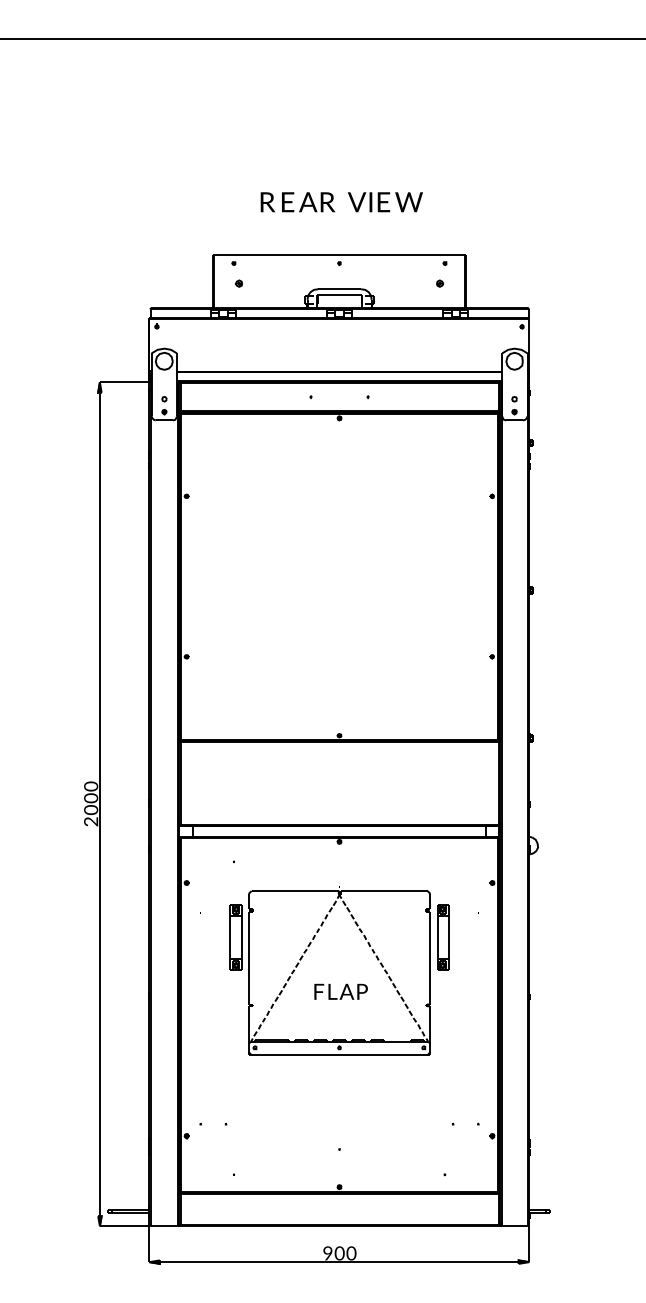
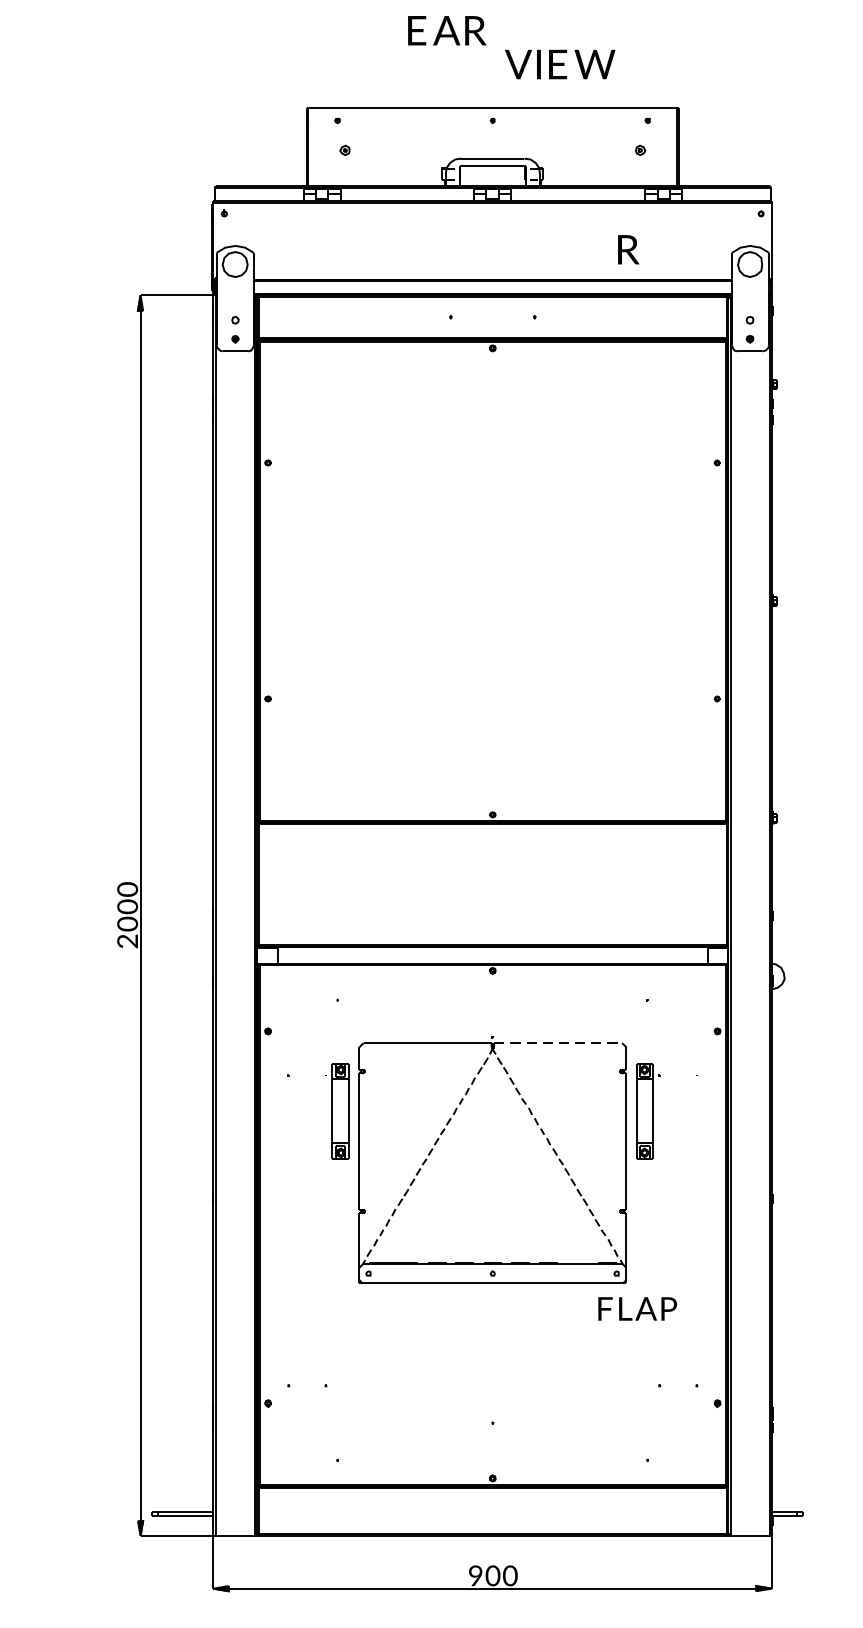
text: (267, 202) -> (627, 250), moved
text: (384, 202) -> (558, 64), moved
line: (384, 890) -> (558, 1042), solid -> dashed
text: (340, 991) -> (636, 1308), moved

